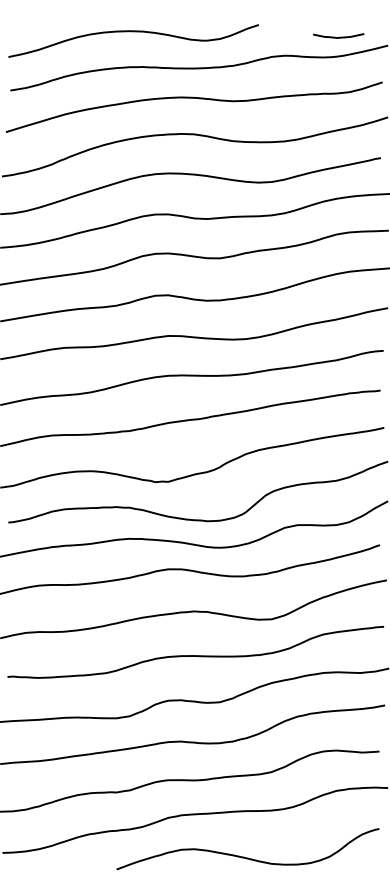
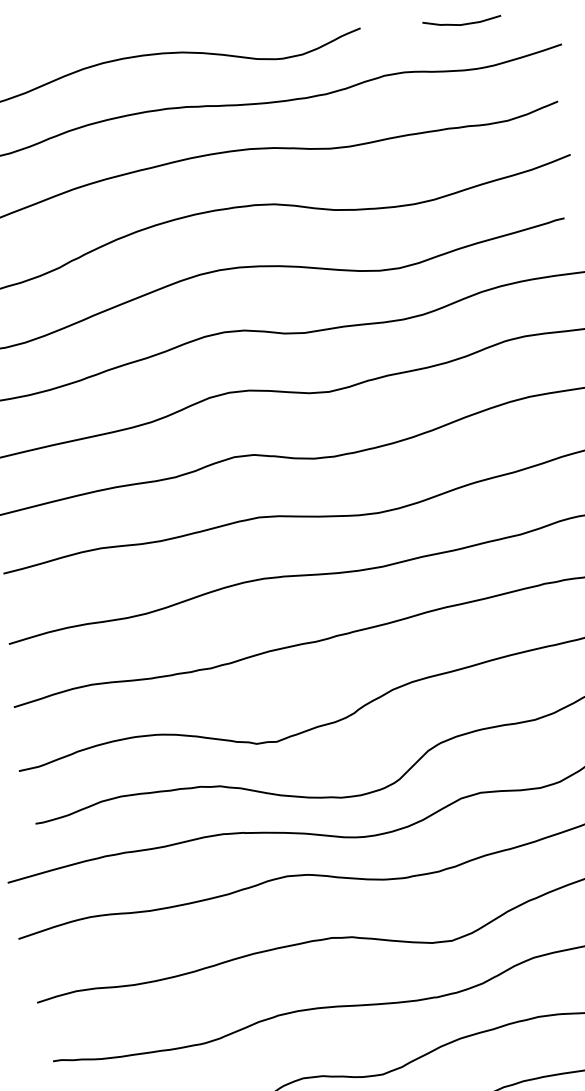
curve: (339, 36) -> (463, 22), moved

